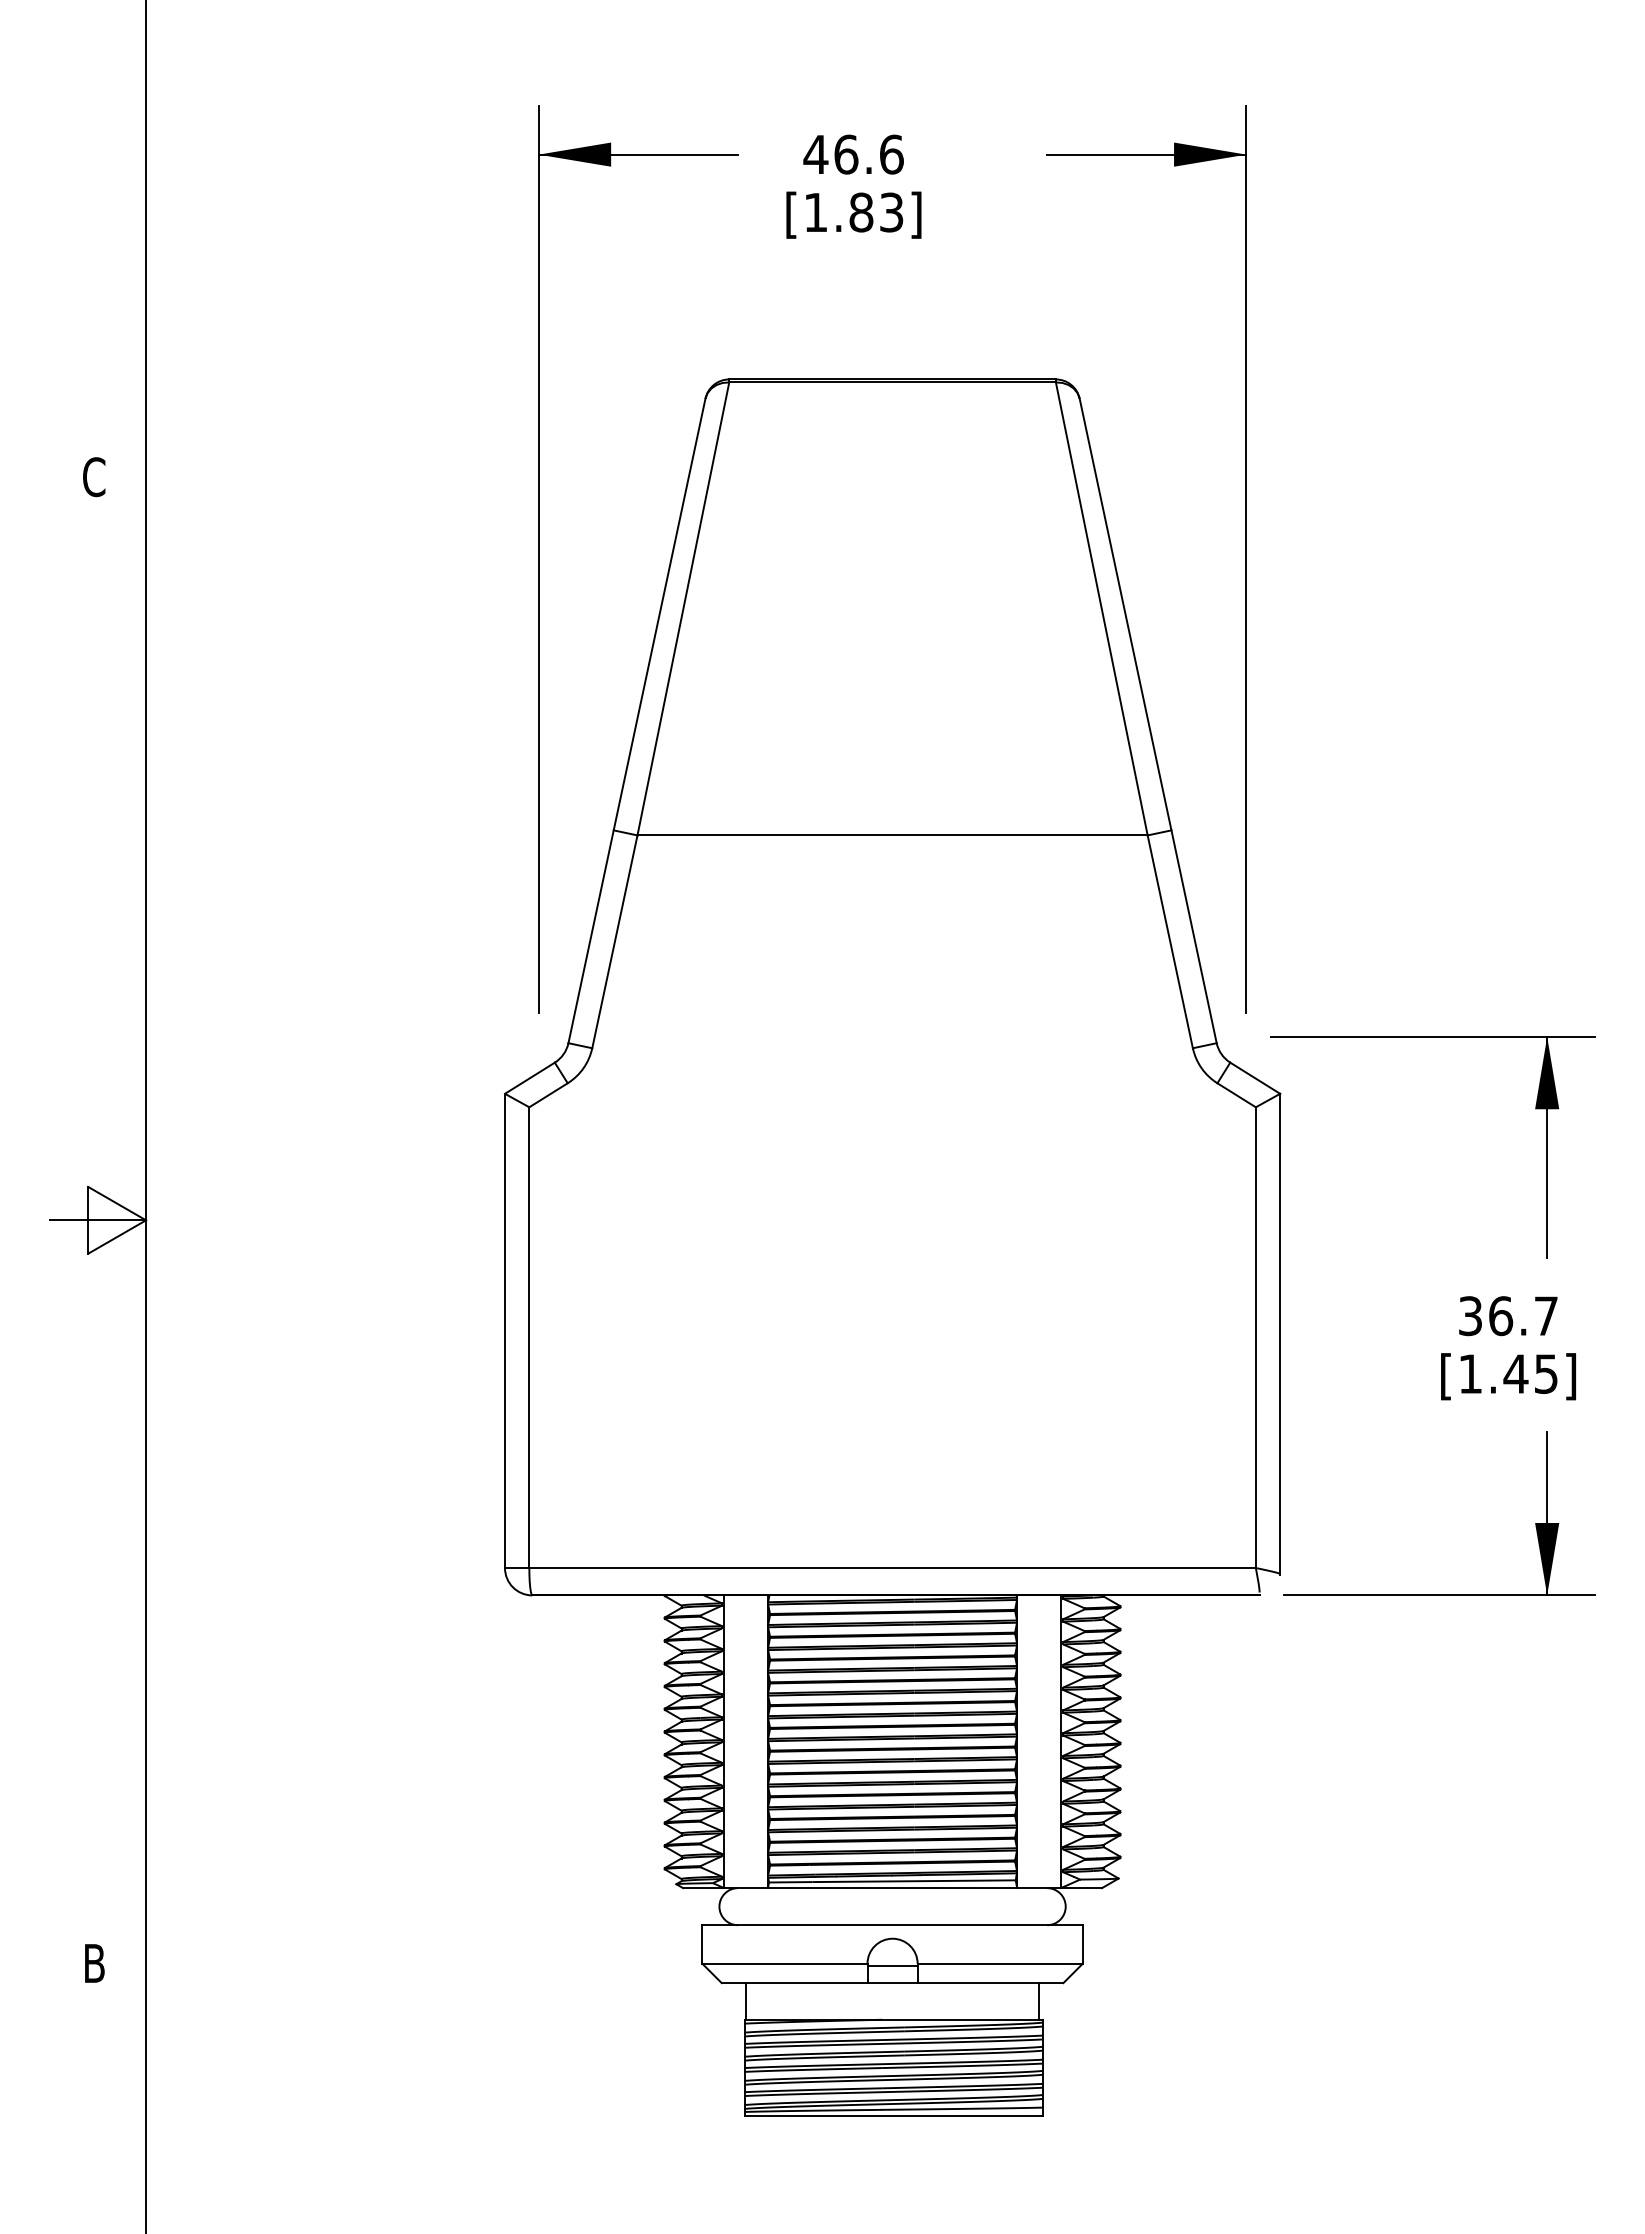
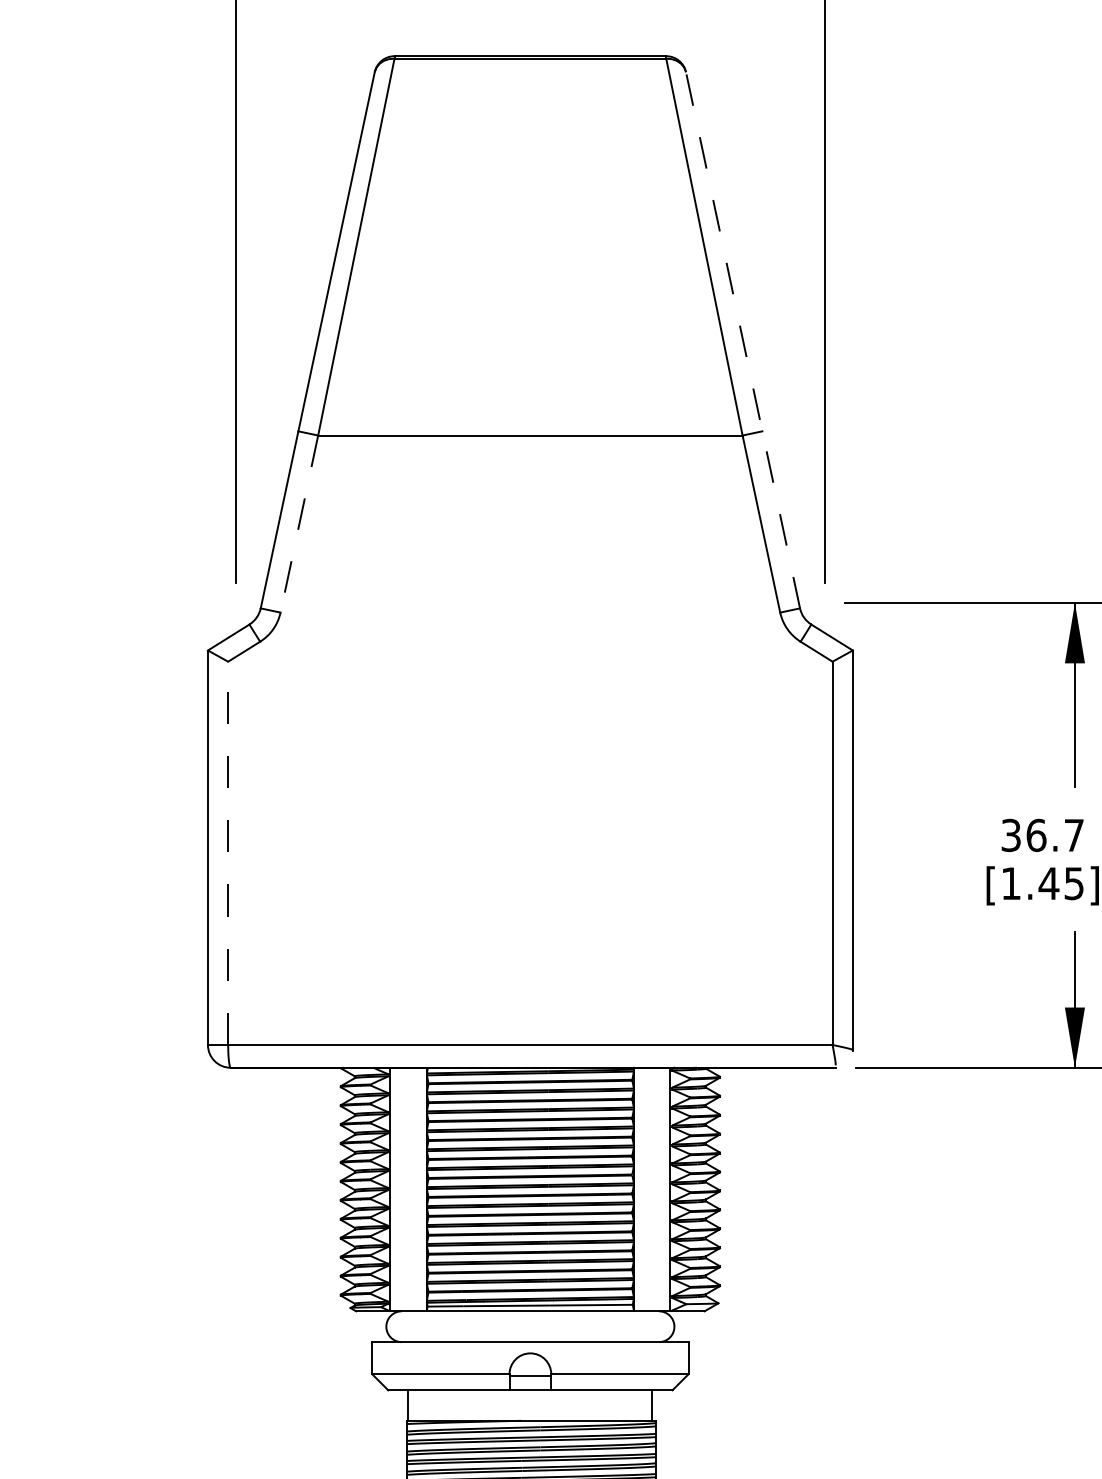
line: (1148, 720) -> (743, 339), solid -> dashed
line: (614, 941) -> (299, 523), solid -> dashed
line: (529, 1337) -> (228, 853), solid -> dashed

